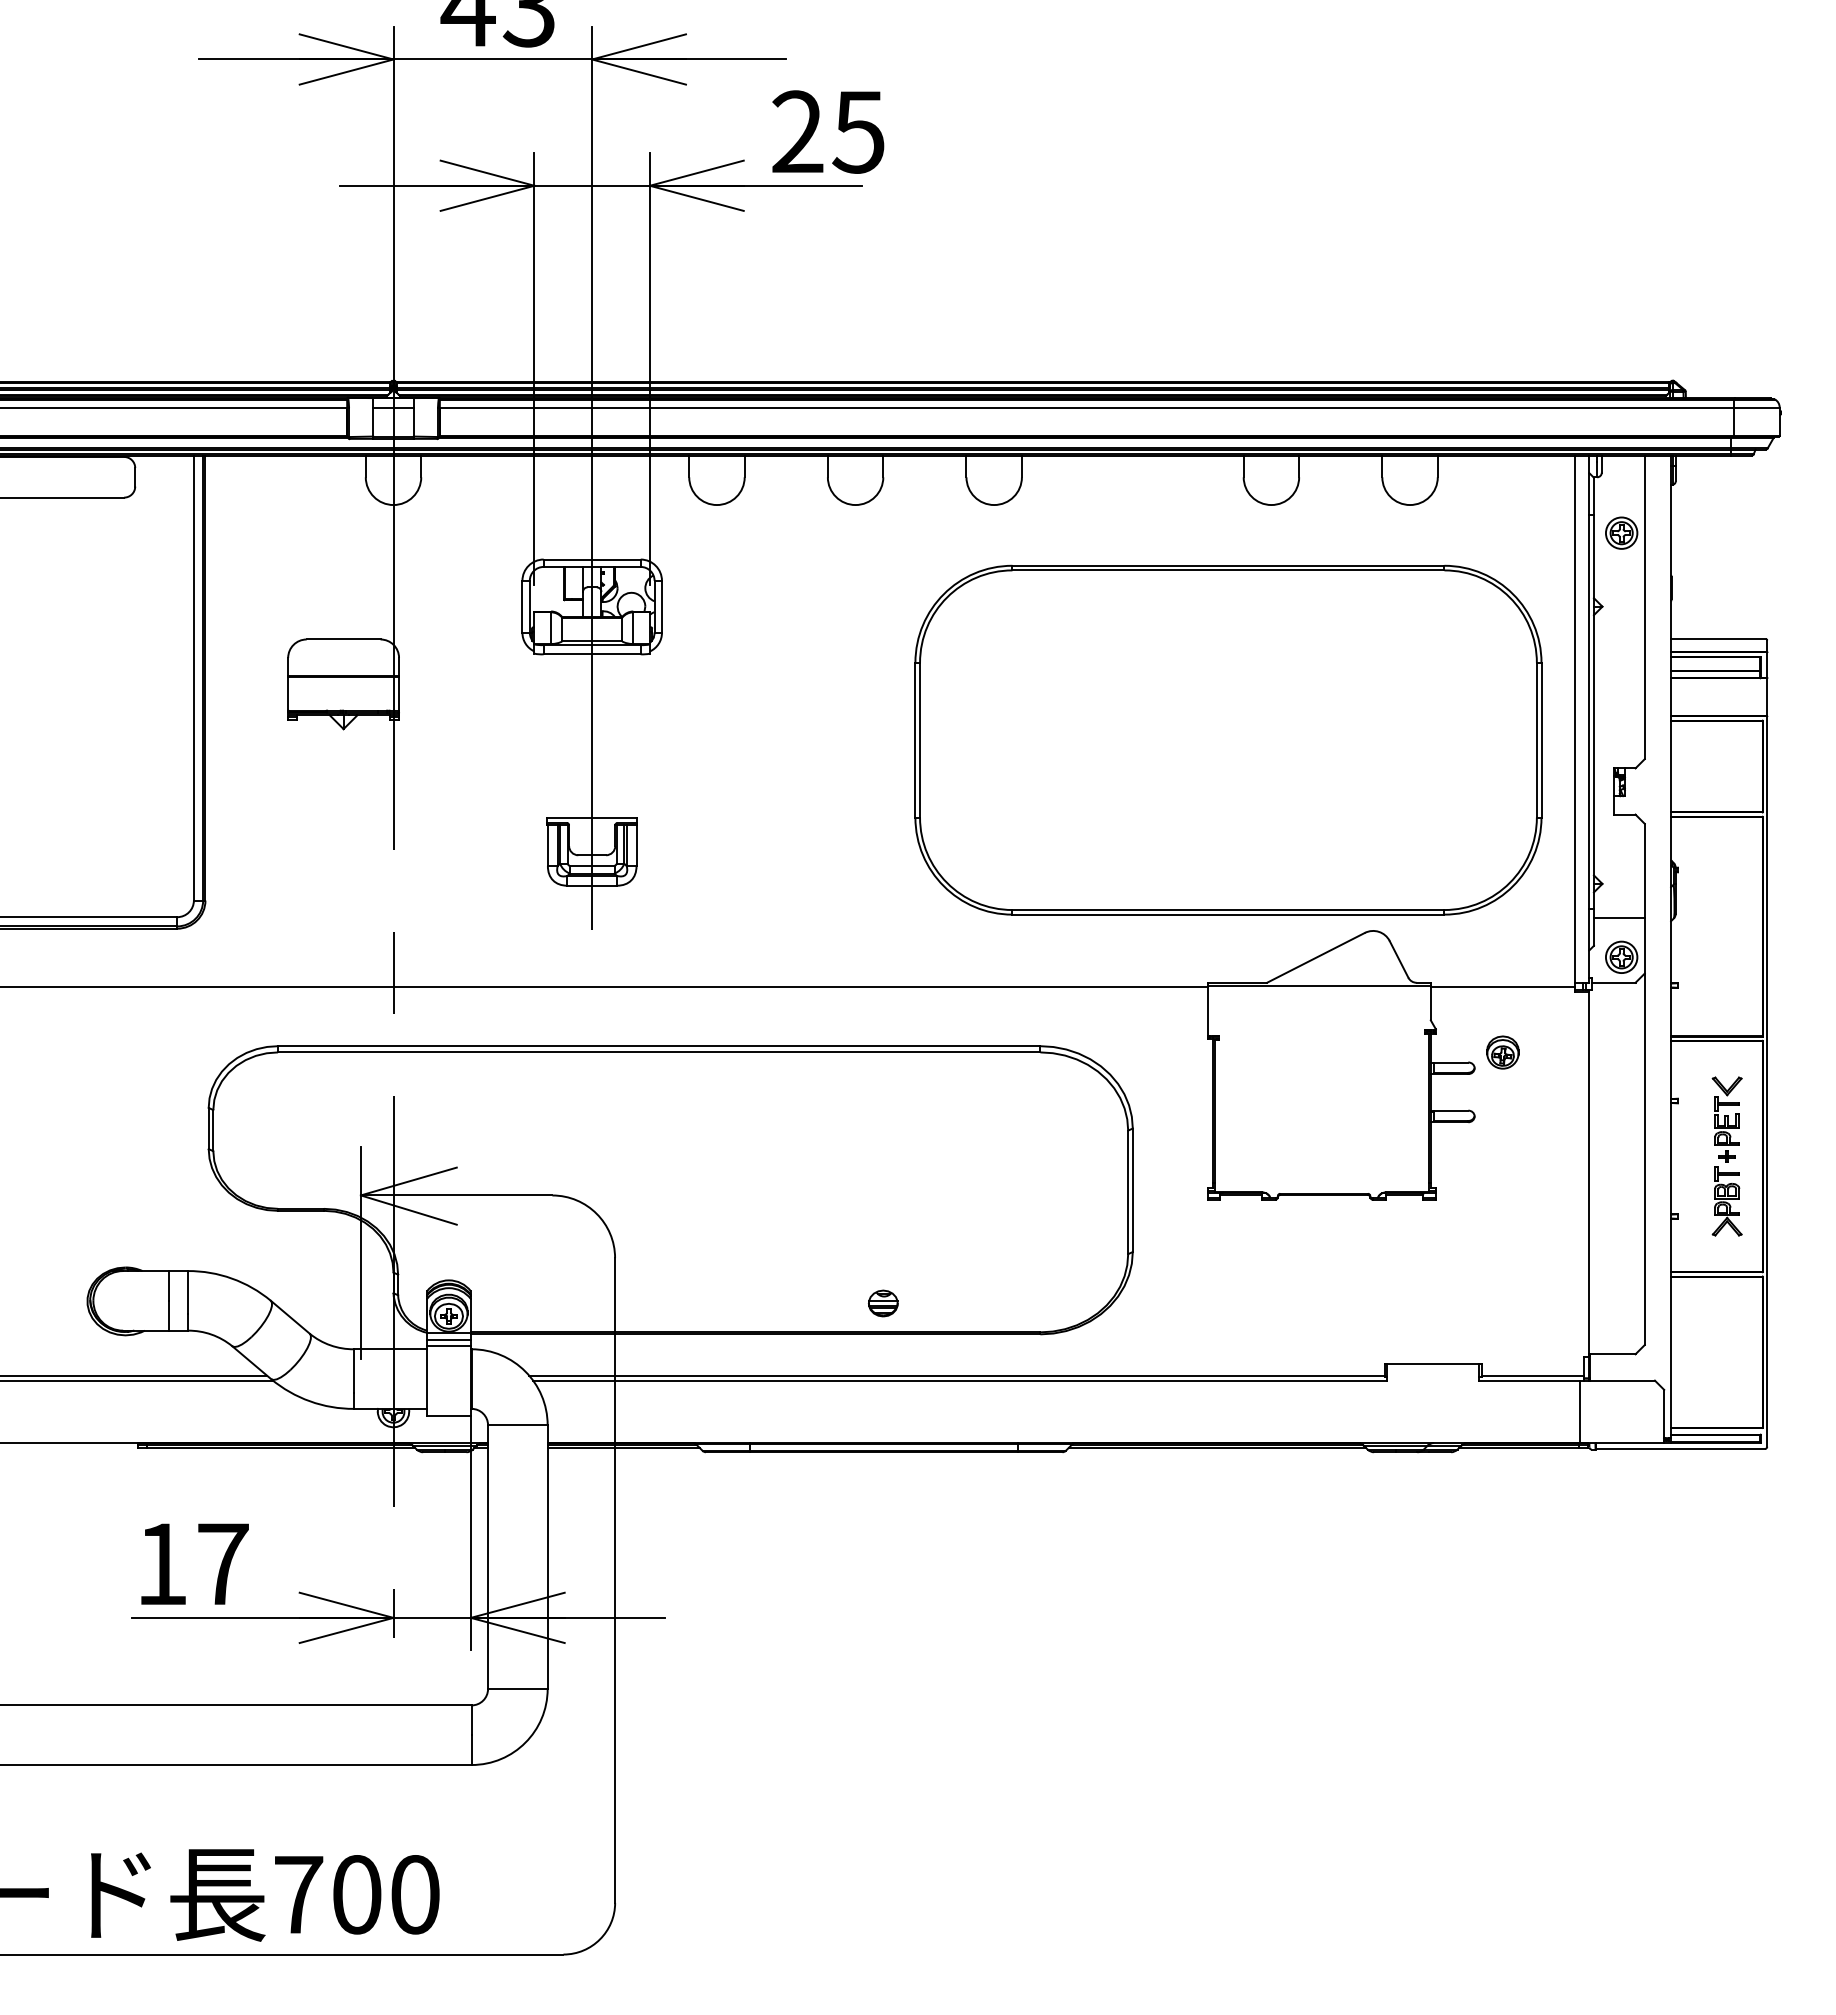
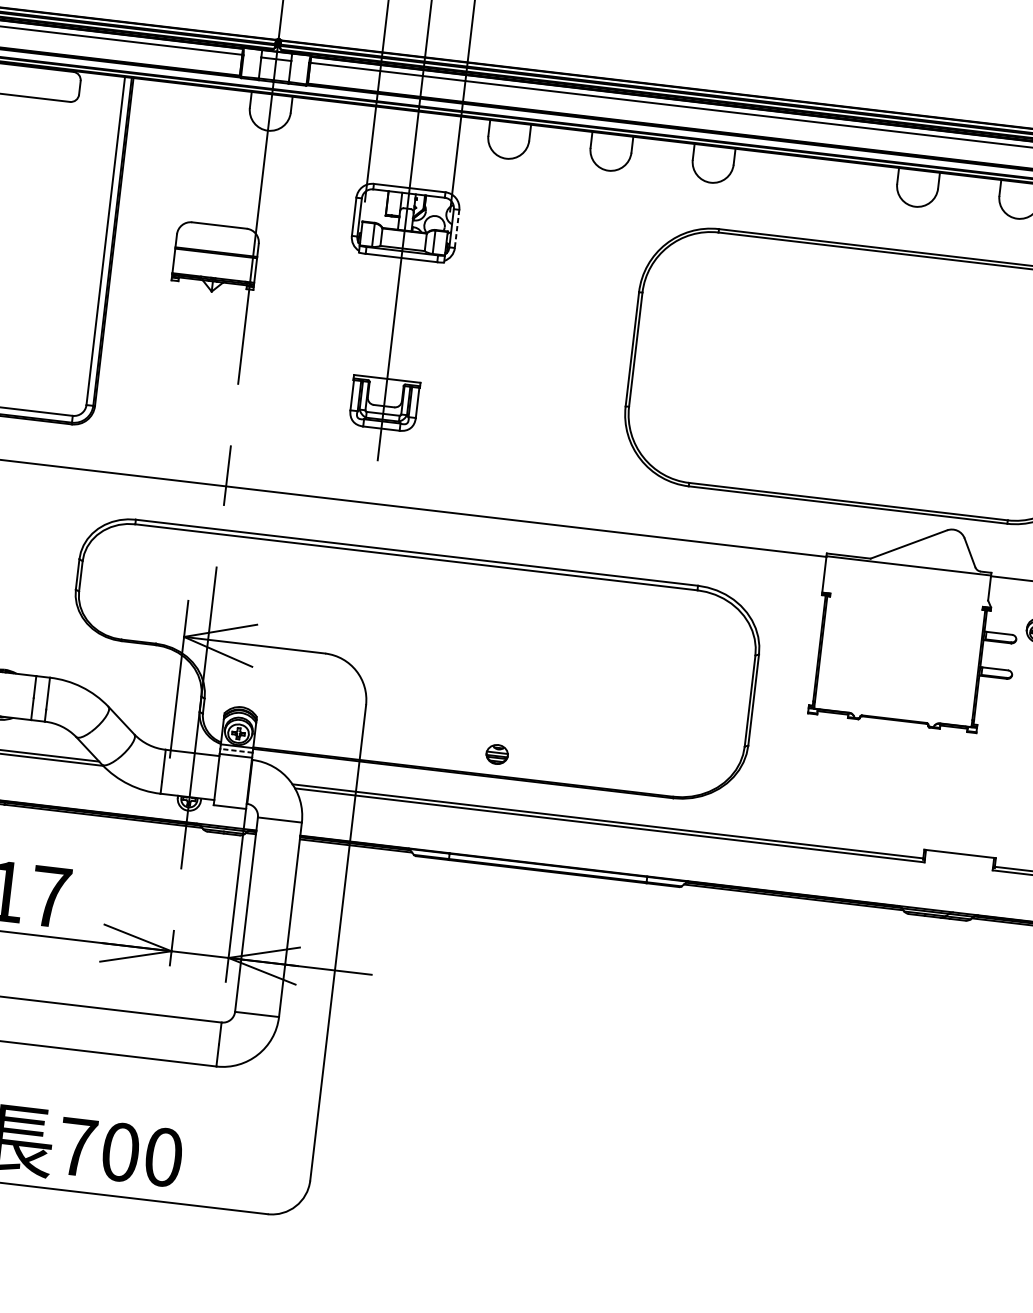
line: (661, 606) -> (456, 228), solid -> dashed
part: (883, 1303) -> (497, 754), moved
line: (448, 1339) -> (236, 750), solid -> dashed

